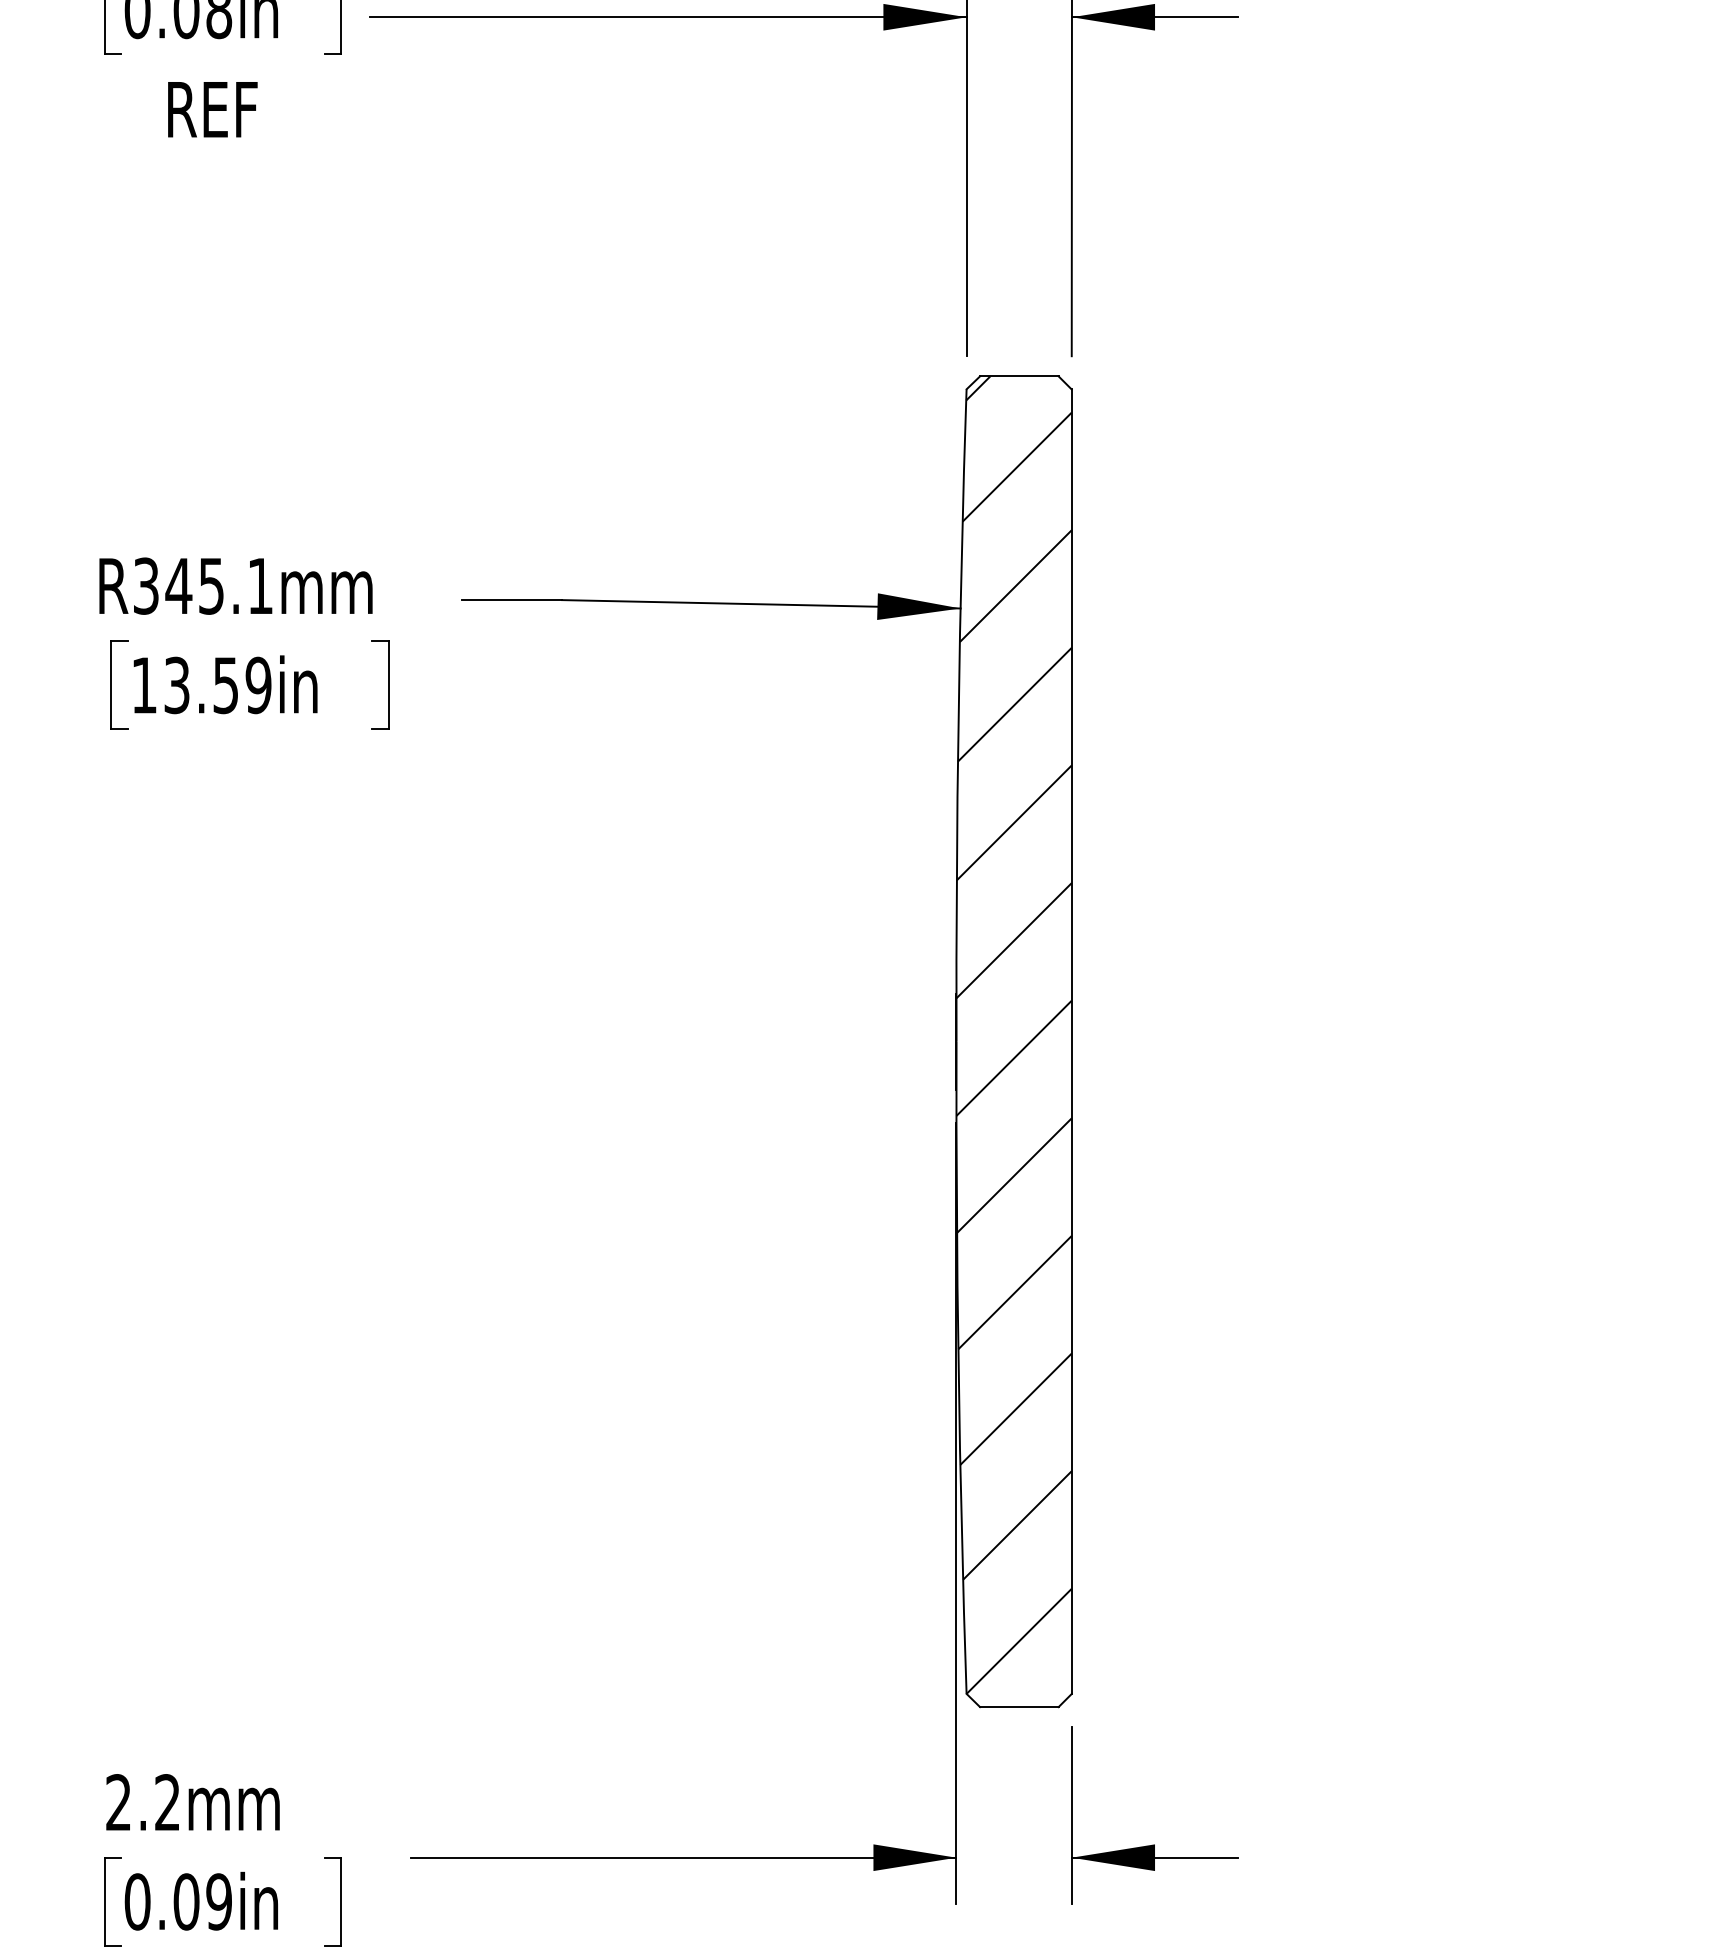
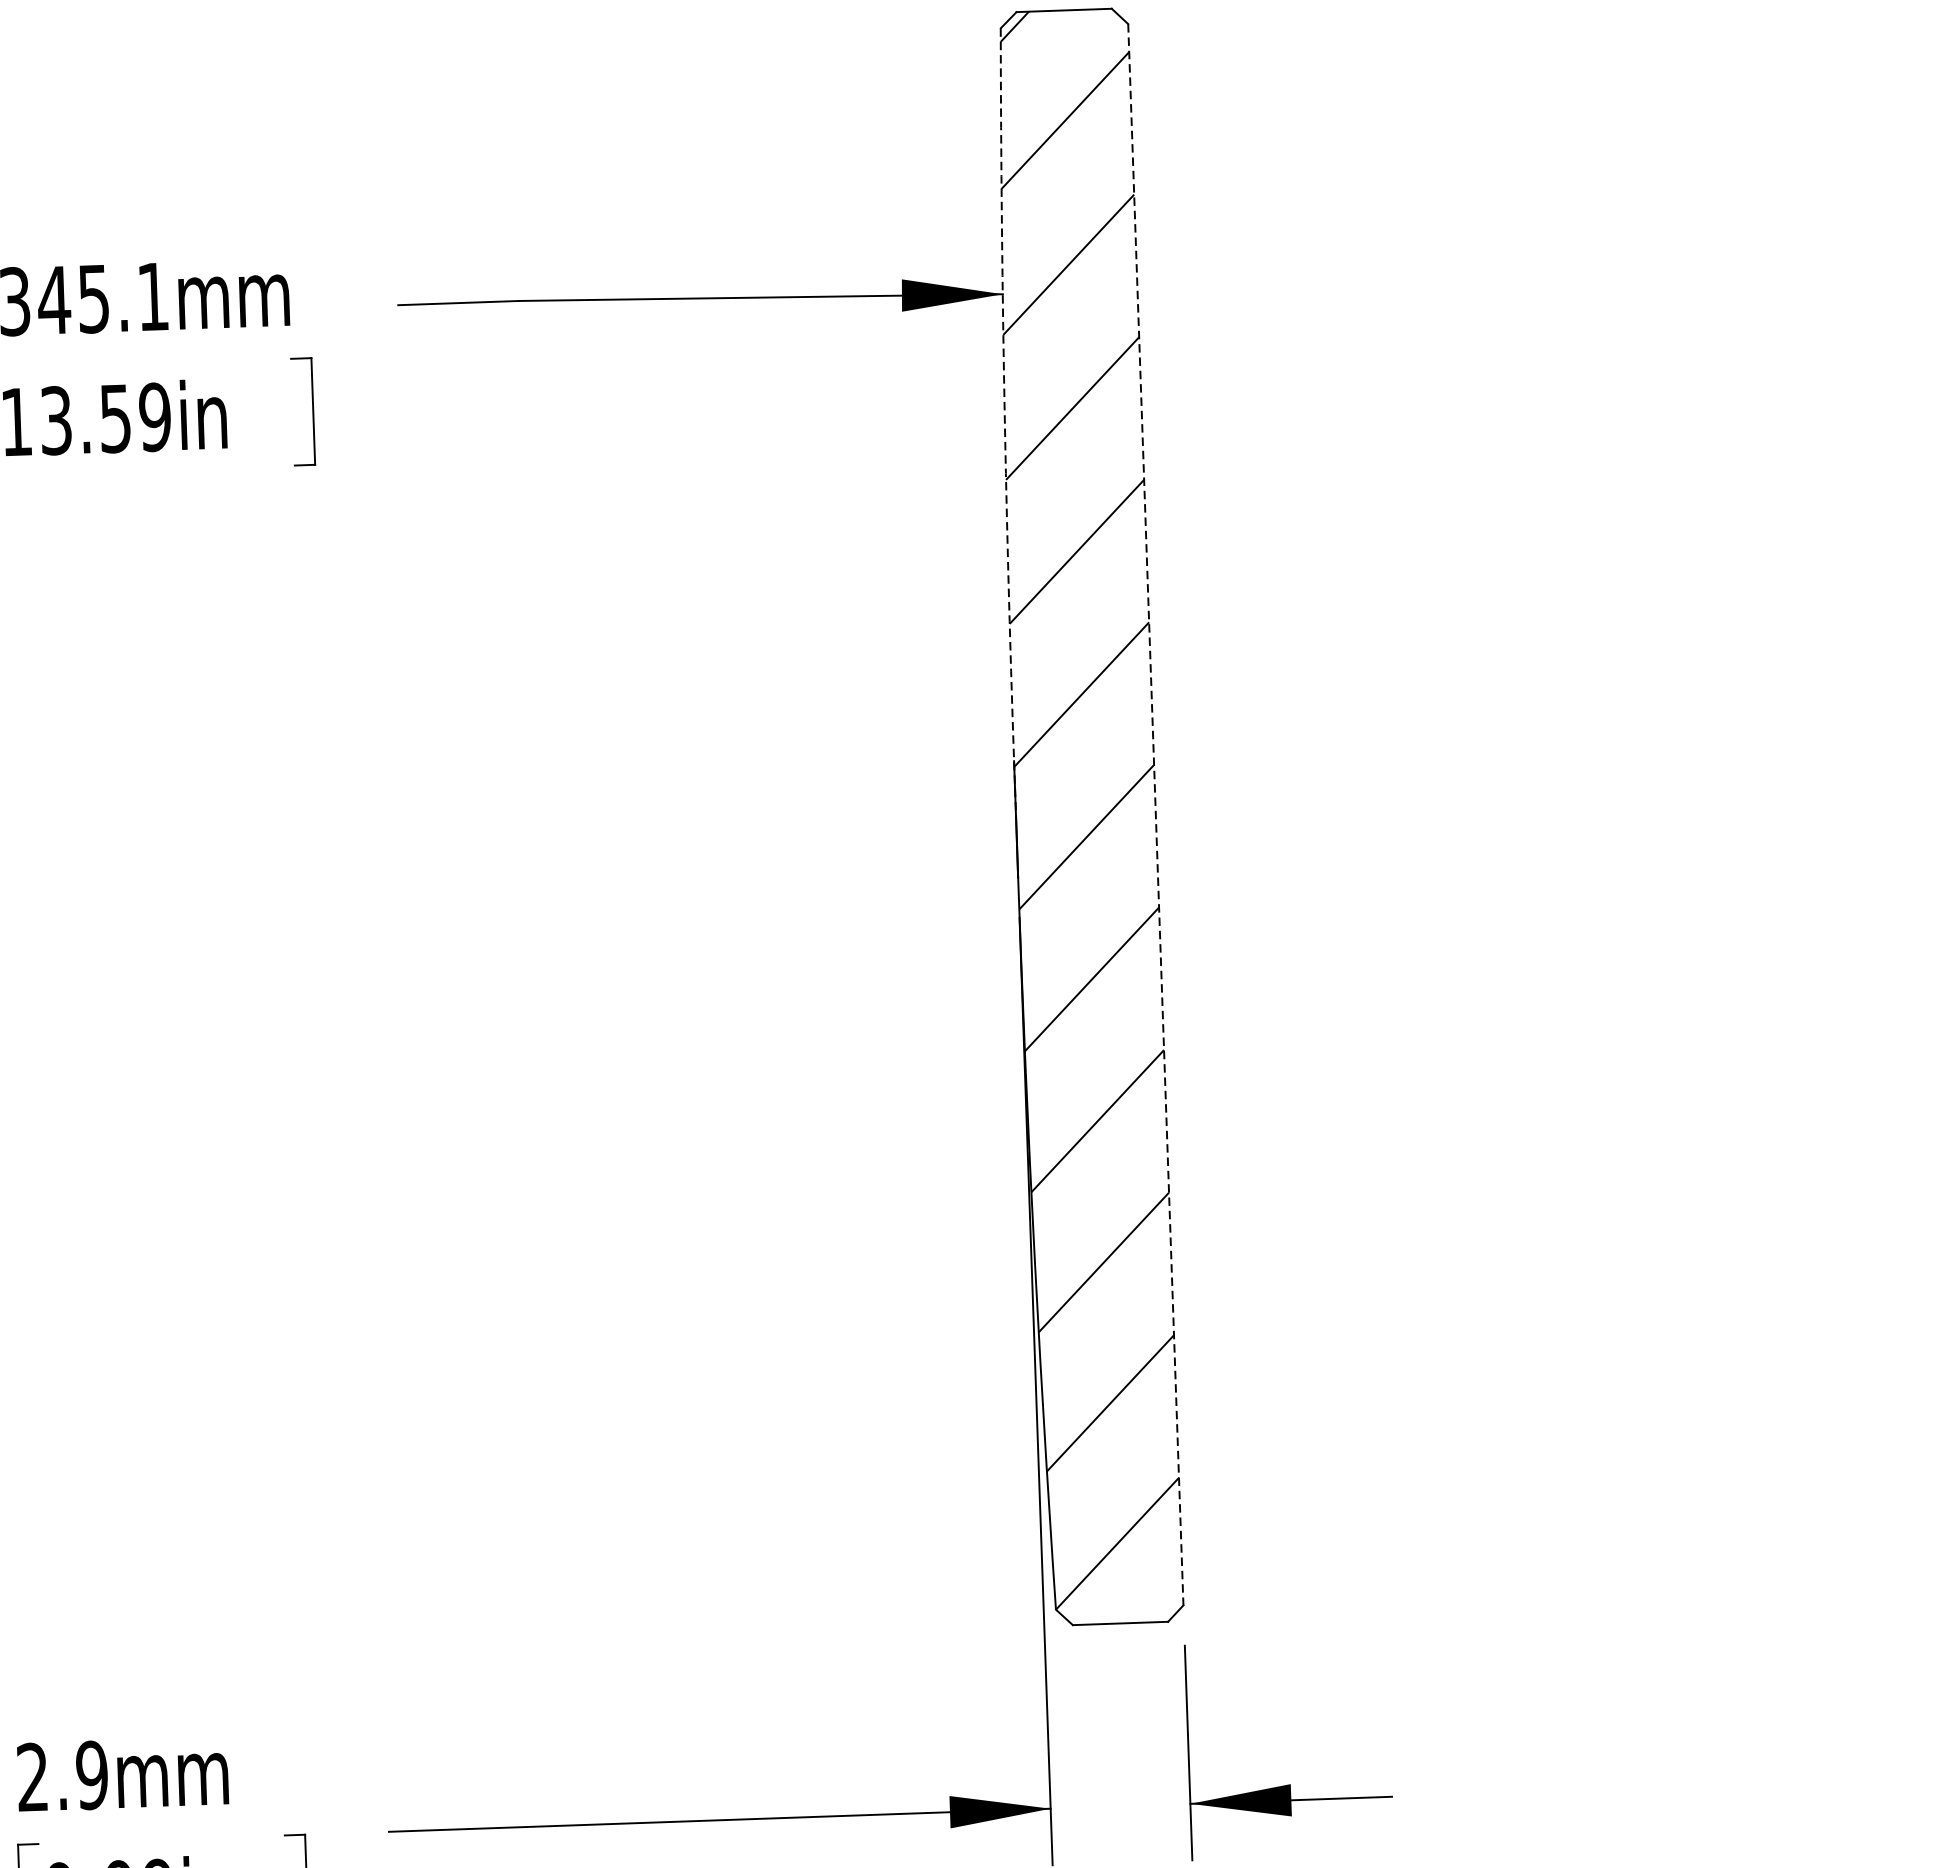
arc: (958, 715) -> (1004, 424), solid -> dashed
line: (1071, 1042) -> (1155, 815), solid -> dashed
text: (167, 1802) -> (91, 1775), 2.2mm -> 2.9mm

